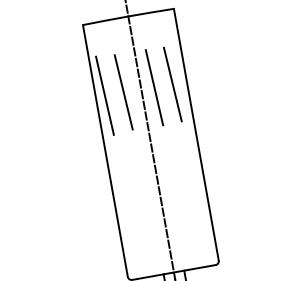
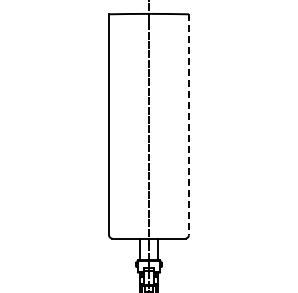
line: (172, 84) -> (176, 78), removed
line: (154, 87) -> (160, 78), removed
line: (123, 92) -> (133, 77), removed
line: (104, 95) -> (116, 77), removed
line: (196, 135) -> (188, 125), solid -> dashed

